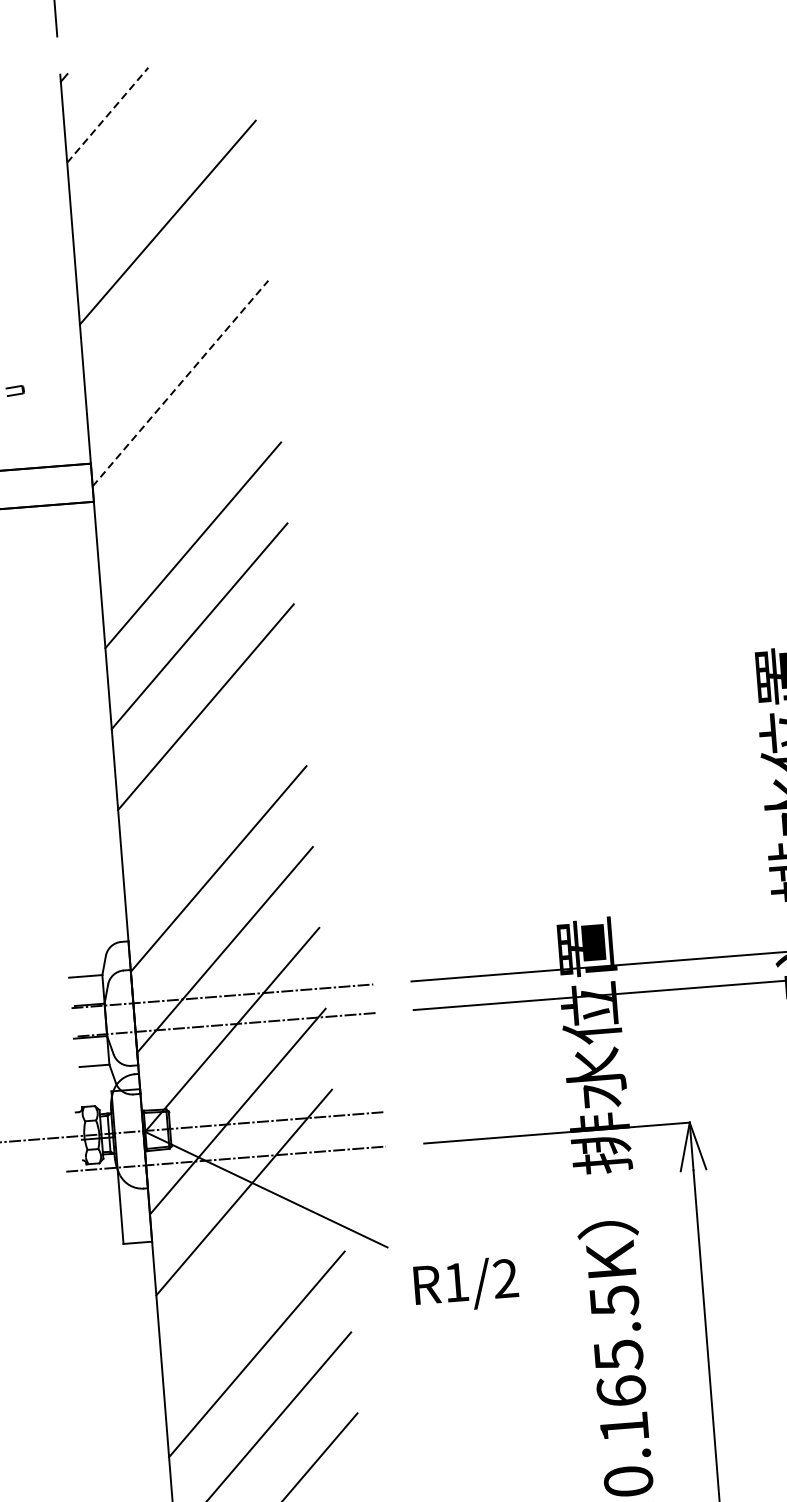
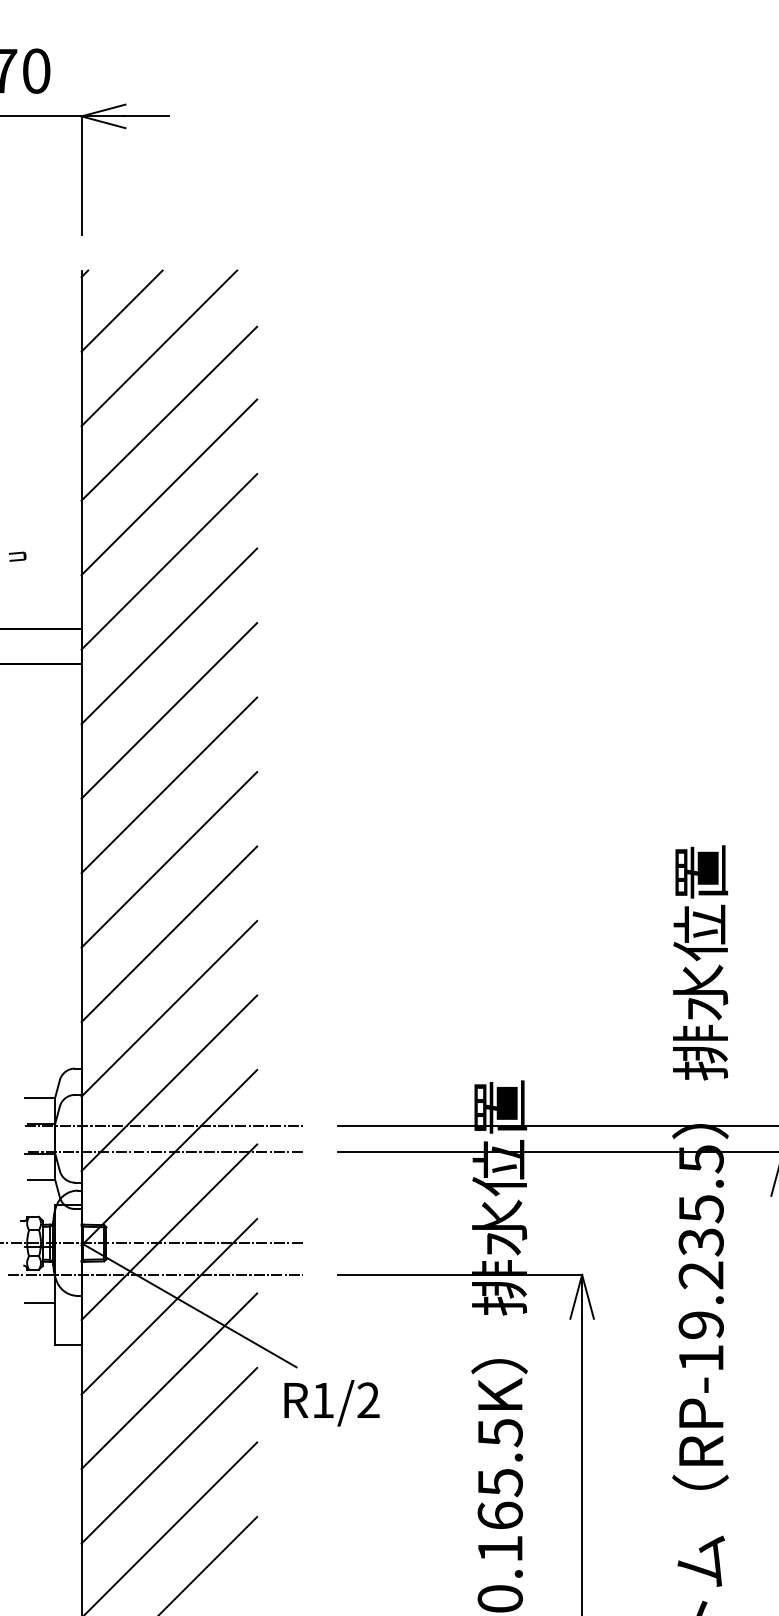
line: (108, 114) -> (122, 310), dashed -> solid
line: (151, 152) -> (159, 348), added
line: (174, 302) -> (169, 487), added
line: (180, 383) -> (169, 561), dashed -> solid
line: (187, 464) -> (169, 636), added
line: (212, 788) -> (169, 934), added
line: (102, 1199) -> (39, 1302), added
line: (250, 1273) -> (169, 1381), added
text: (465, 1285) -> (331, 1403), moved

